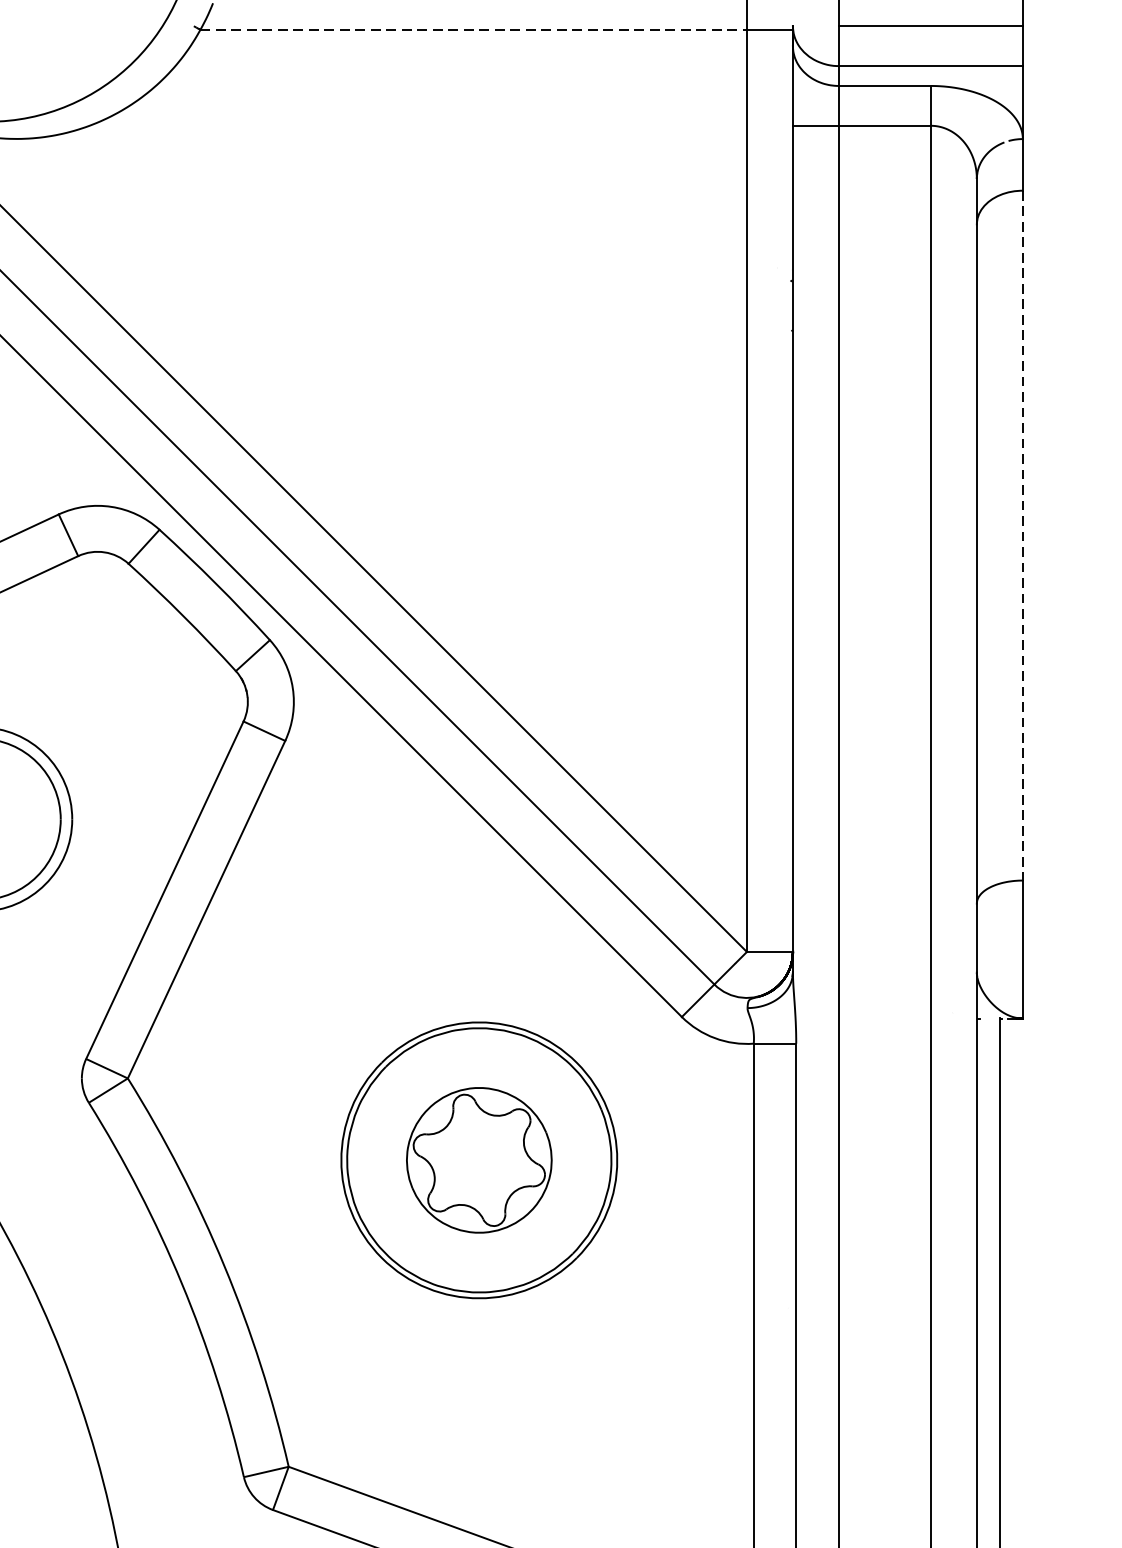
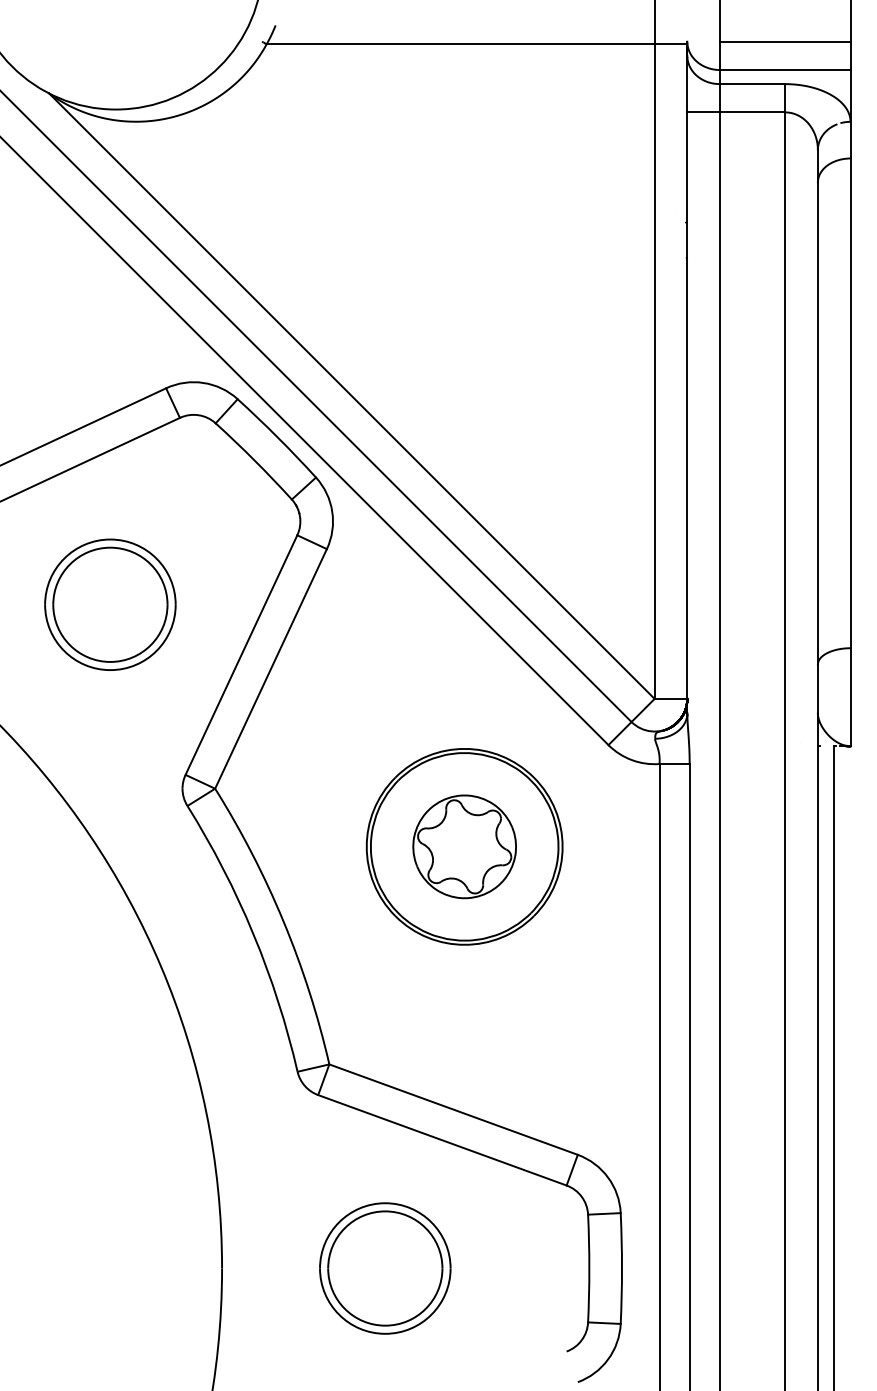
line: (473, 30) -> (460, 44), dashed -> solid
line: (1022, 535) -> (850, 403), dashed -> solid

